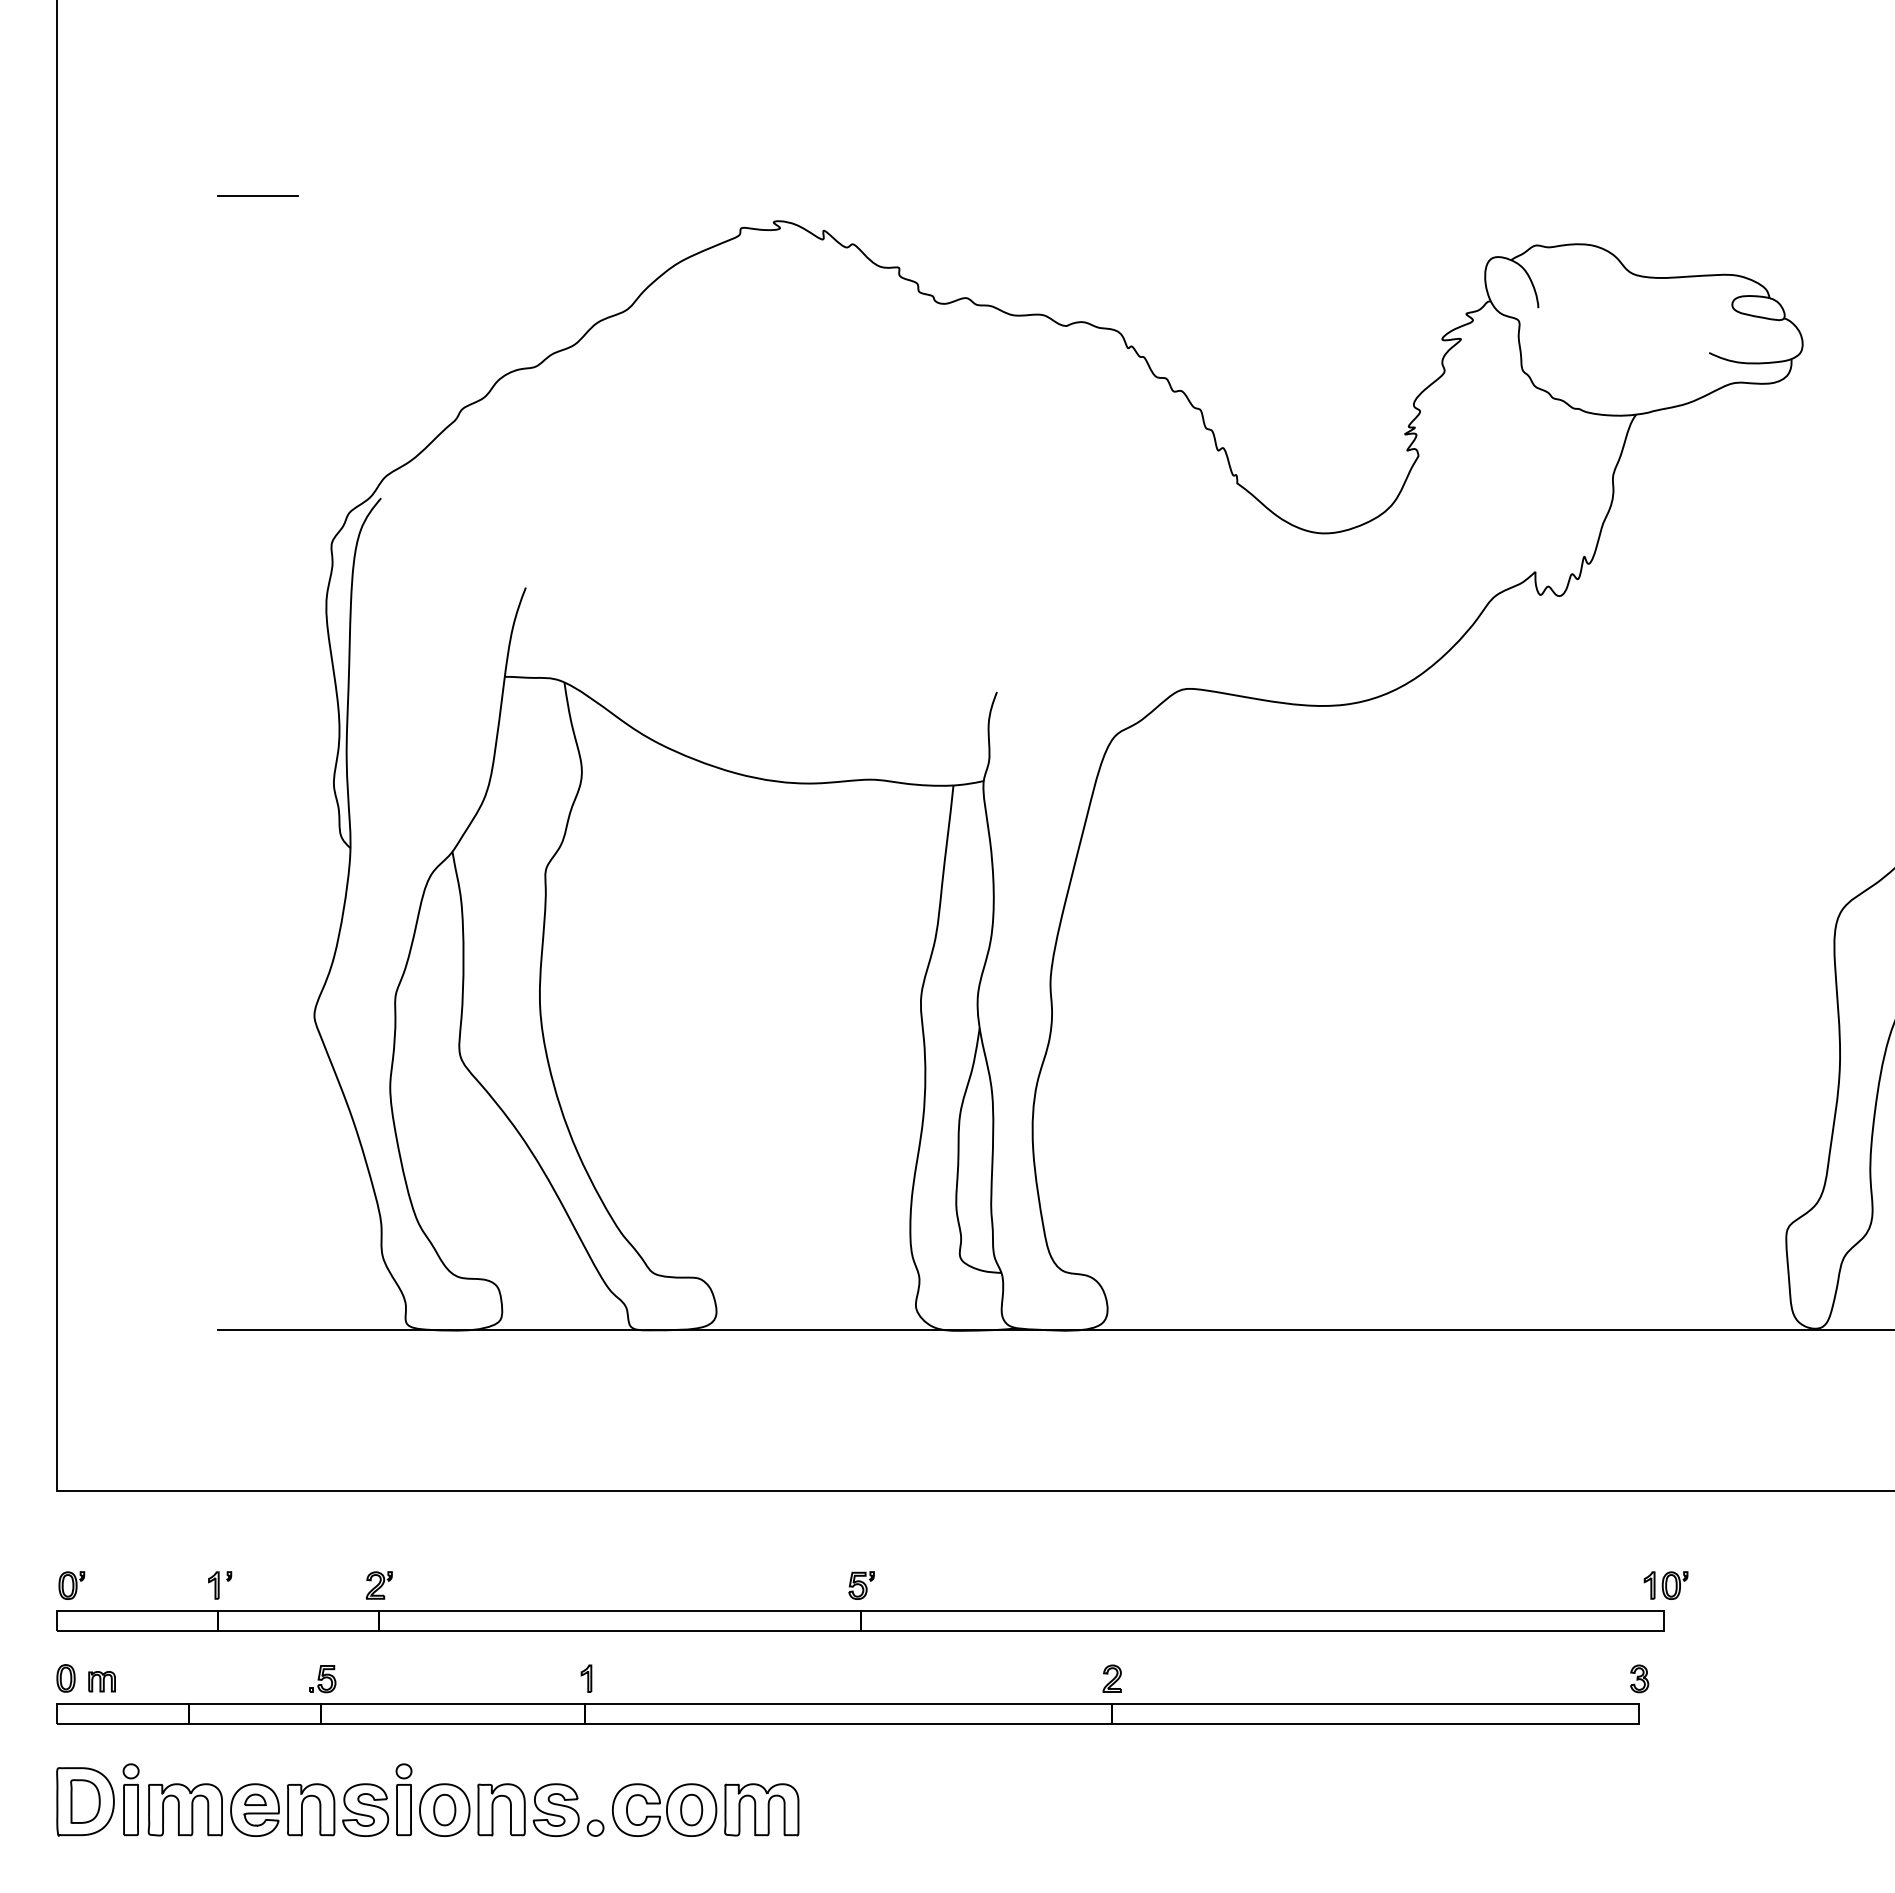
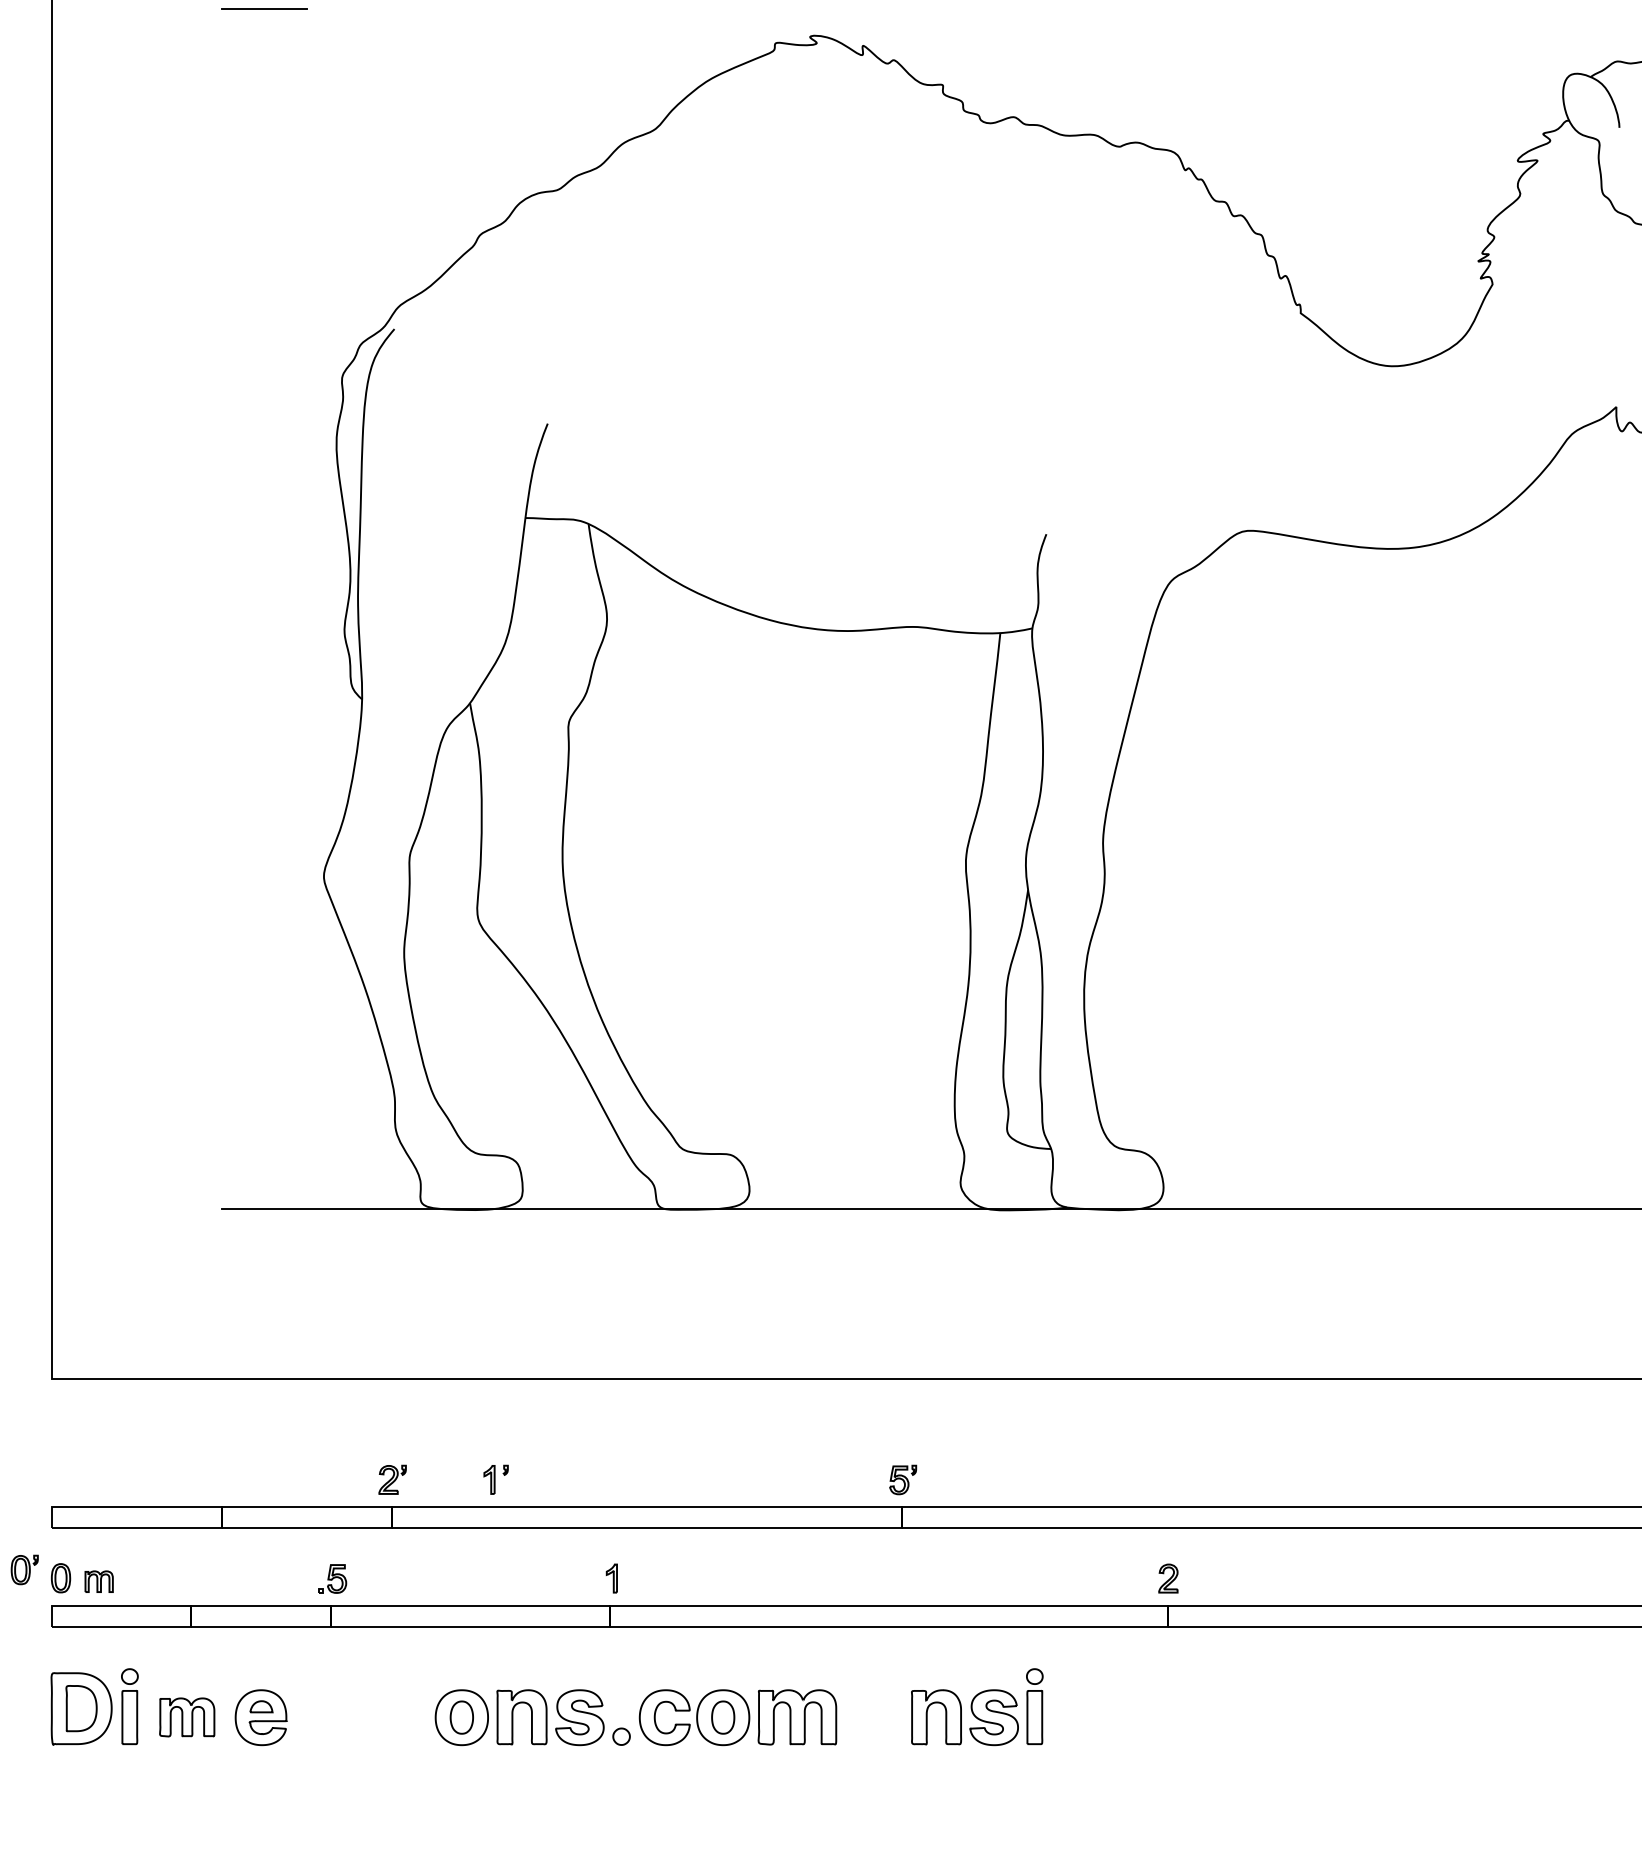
part: (71, 1585) -> (24, 1569), moved
part: (220, 1585) -> (496, 1479), moved
part: (349, 1799) -> (977, 1706), moved
part: (184, 1809) -> (186, 1716), size x0.7

